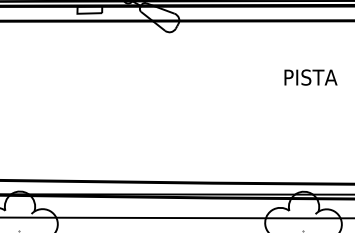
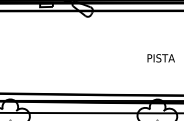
text: (309, 77) -> (160, 58), moved

